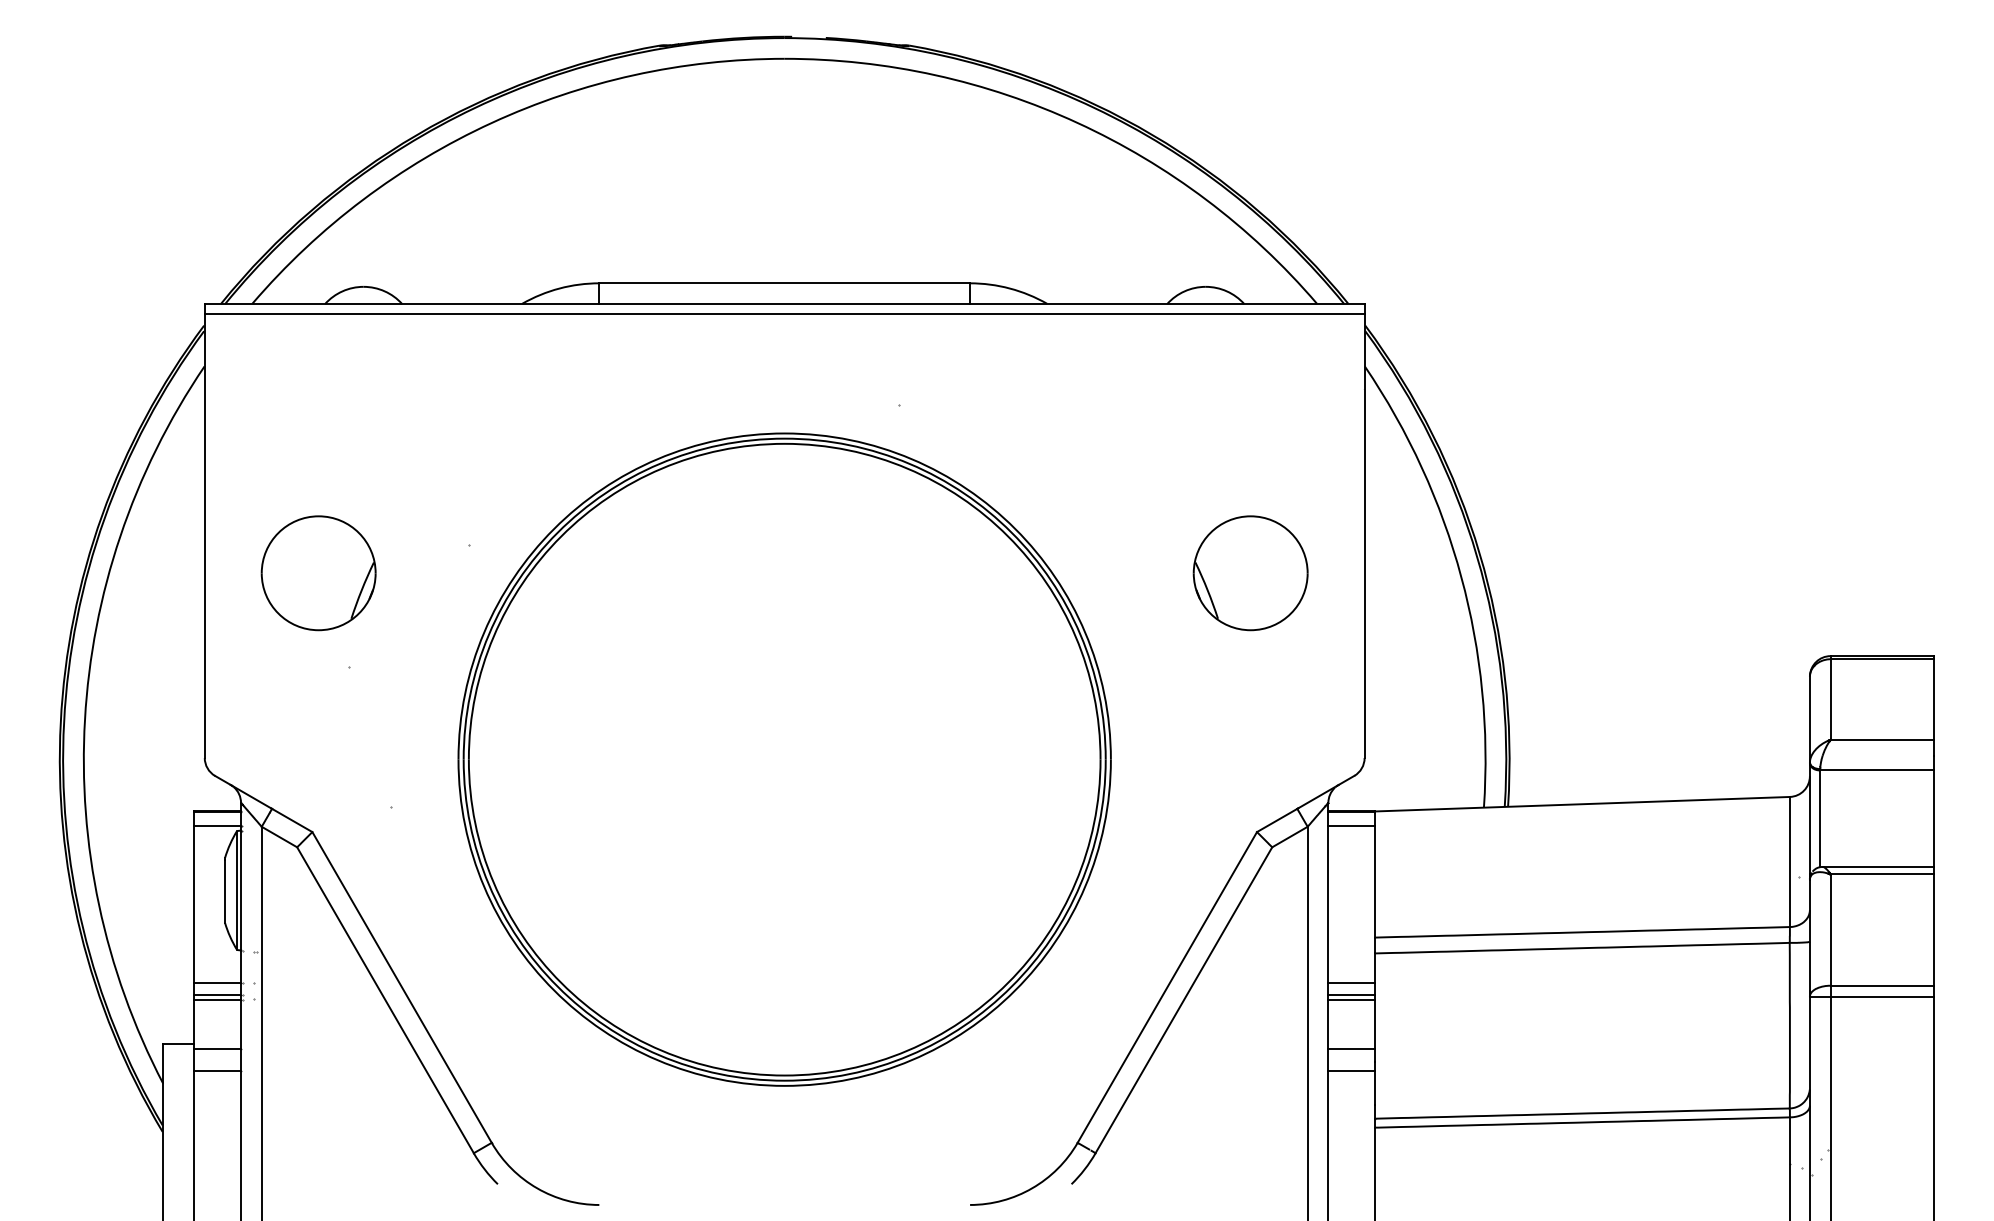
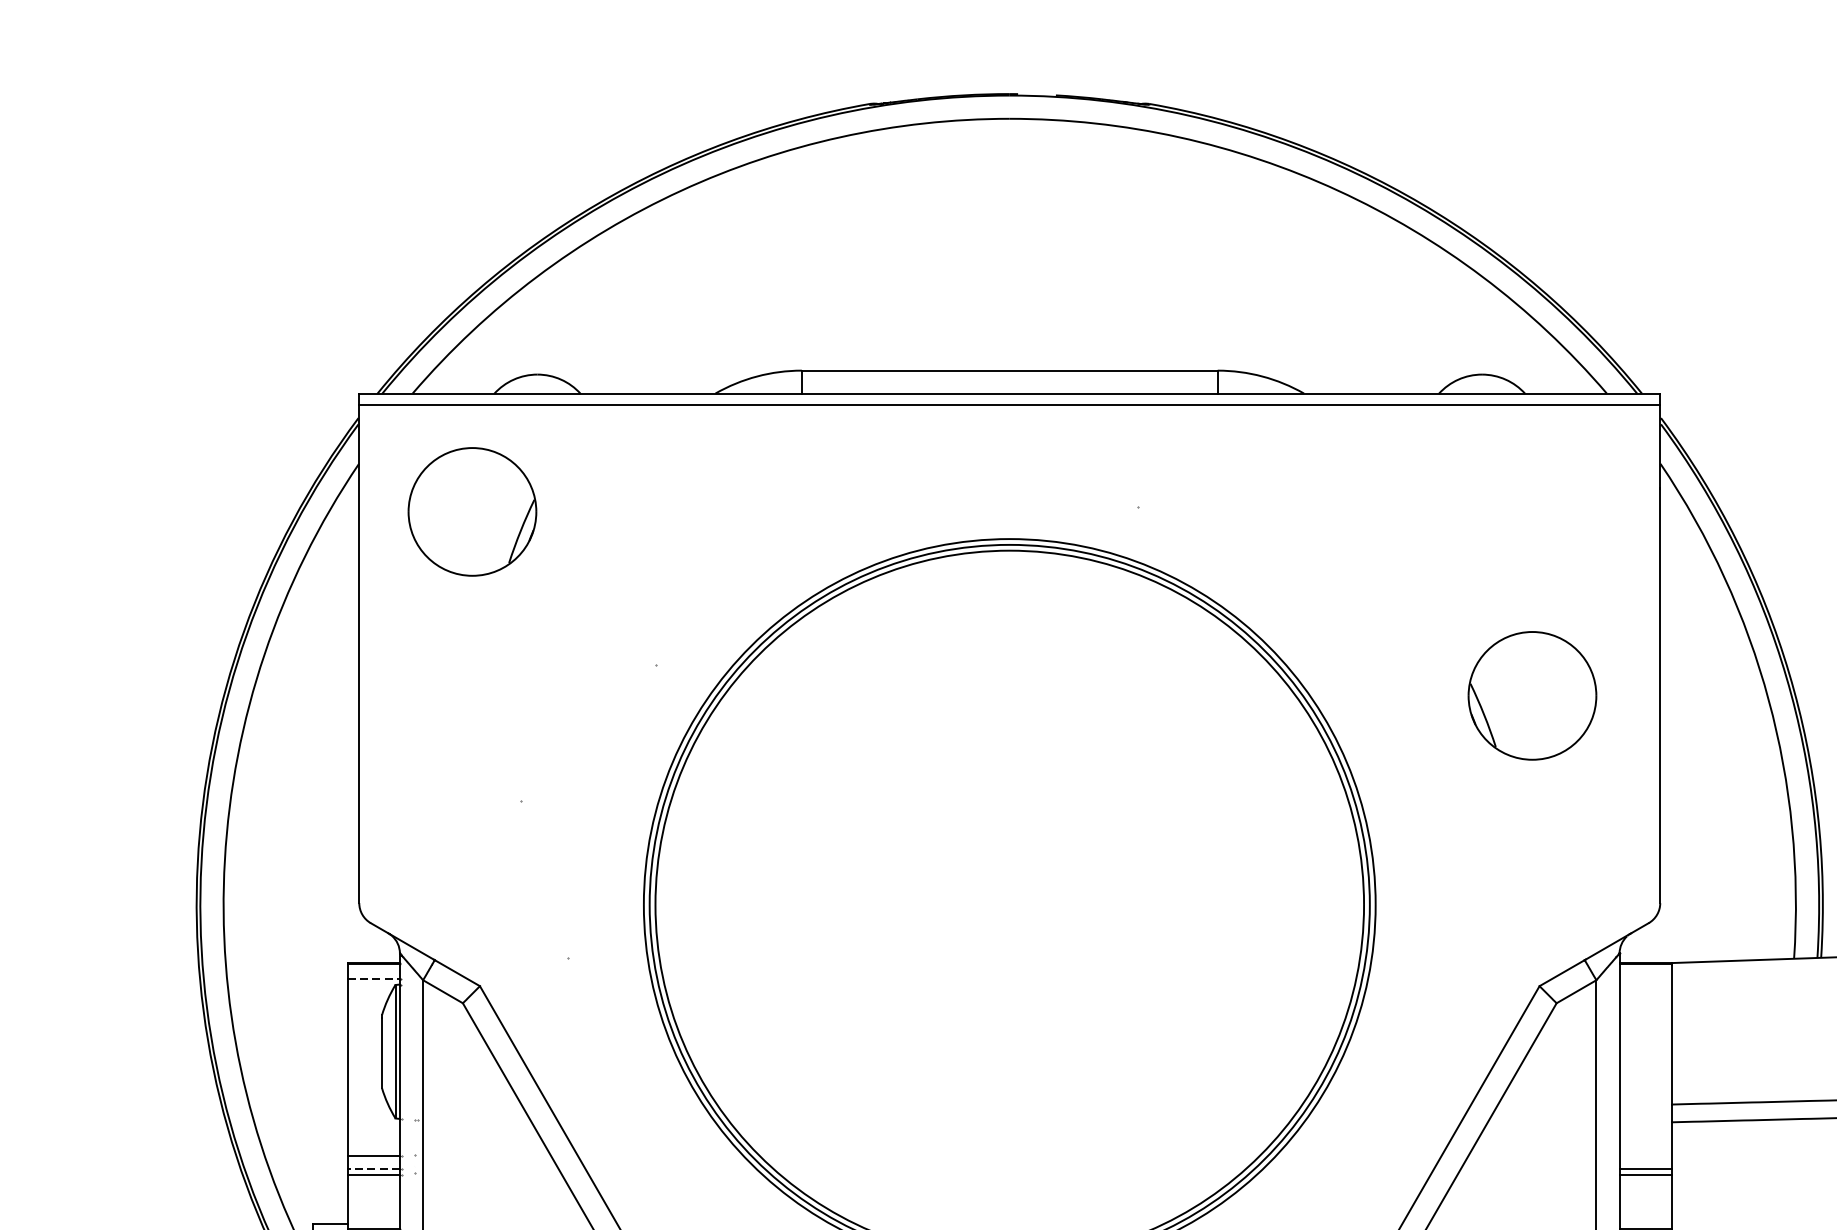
part: (318, 573) -> (472, 512), moved
line: (218, 825) -> (374, 978), solid -> dashed
line: (1351, 825) -> (1645, 978), removed
line: (1351, 983) -> (1645, 1156), removed
line: (217, 994) -> (373, 1168), solid -> dashed

